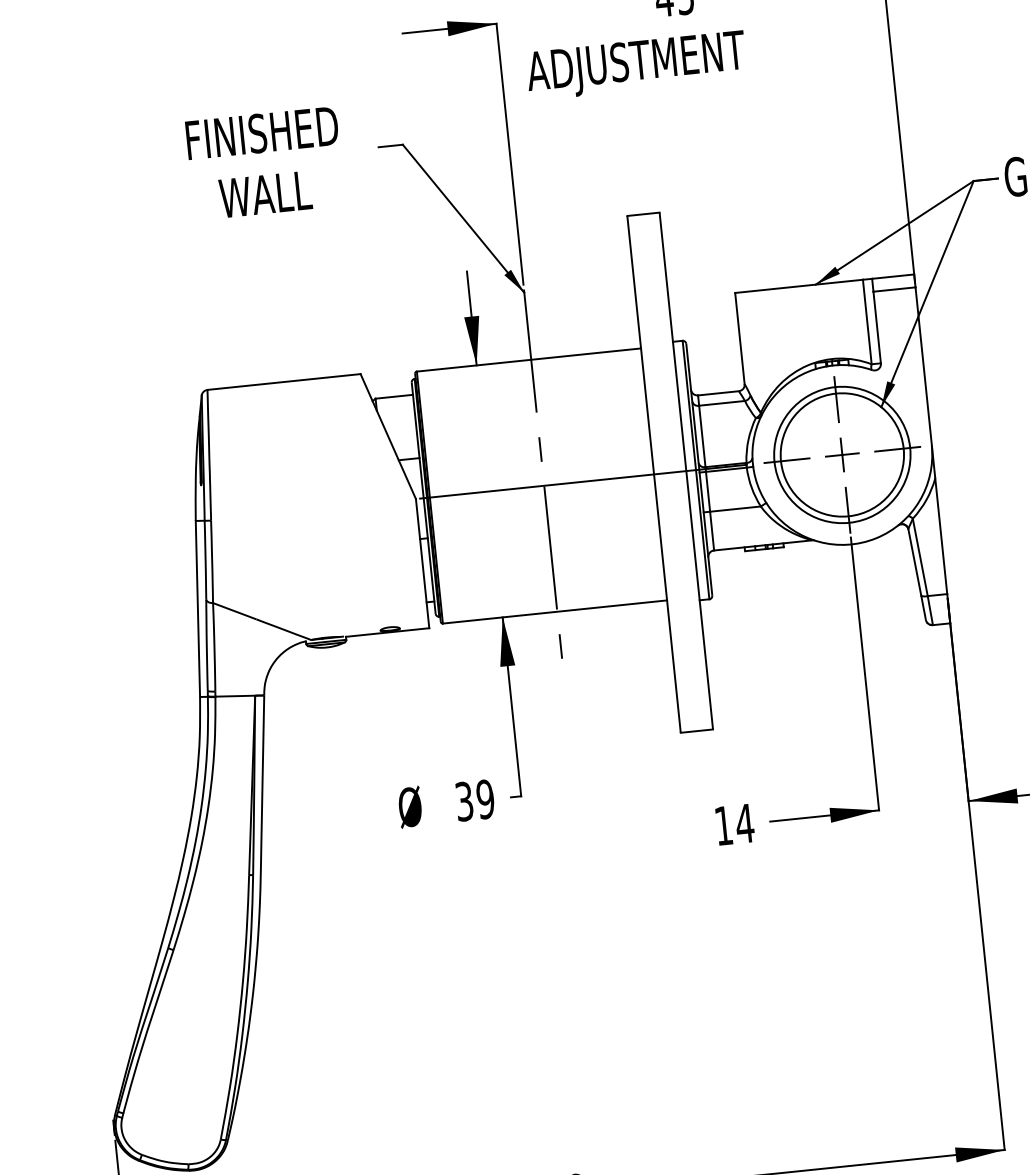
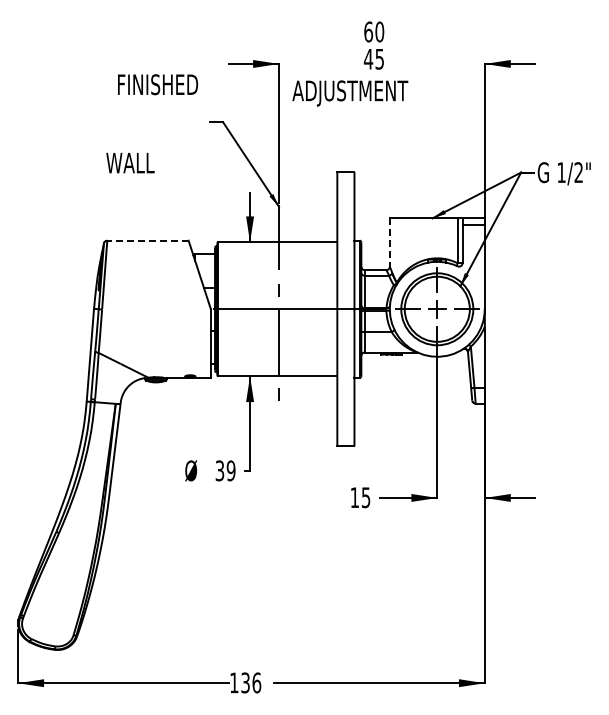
text: (263, 132) -> (158, 84), moved
text: (265, 195) -> (130, 163), moved
line: (739, 340) -> (389, 243), solid -> dashed
line: (283, 381) -> (147, 240), solid -> dashed
text: (743, 823) -> (365, 497), 14 -> 15

